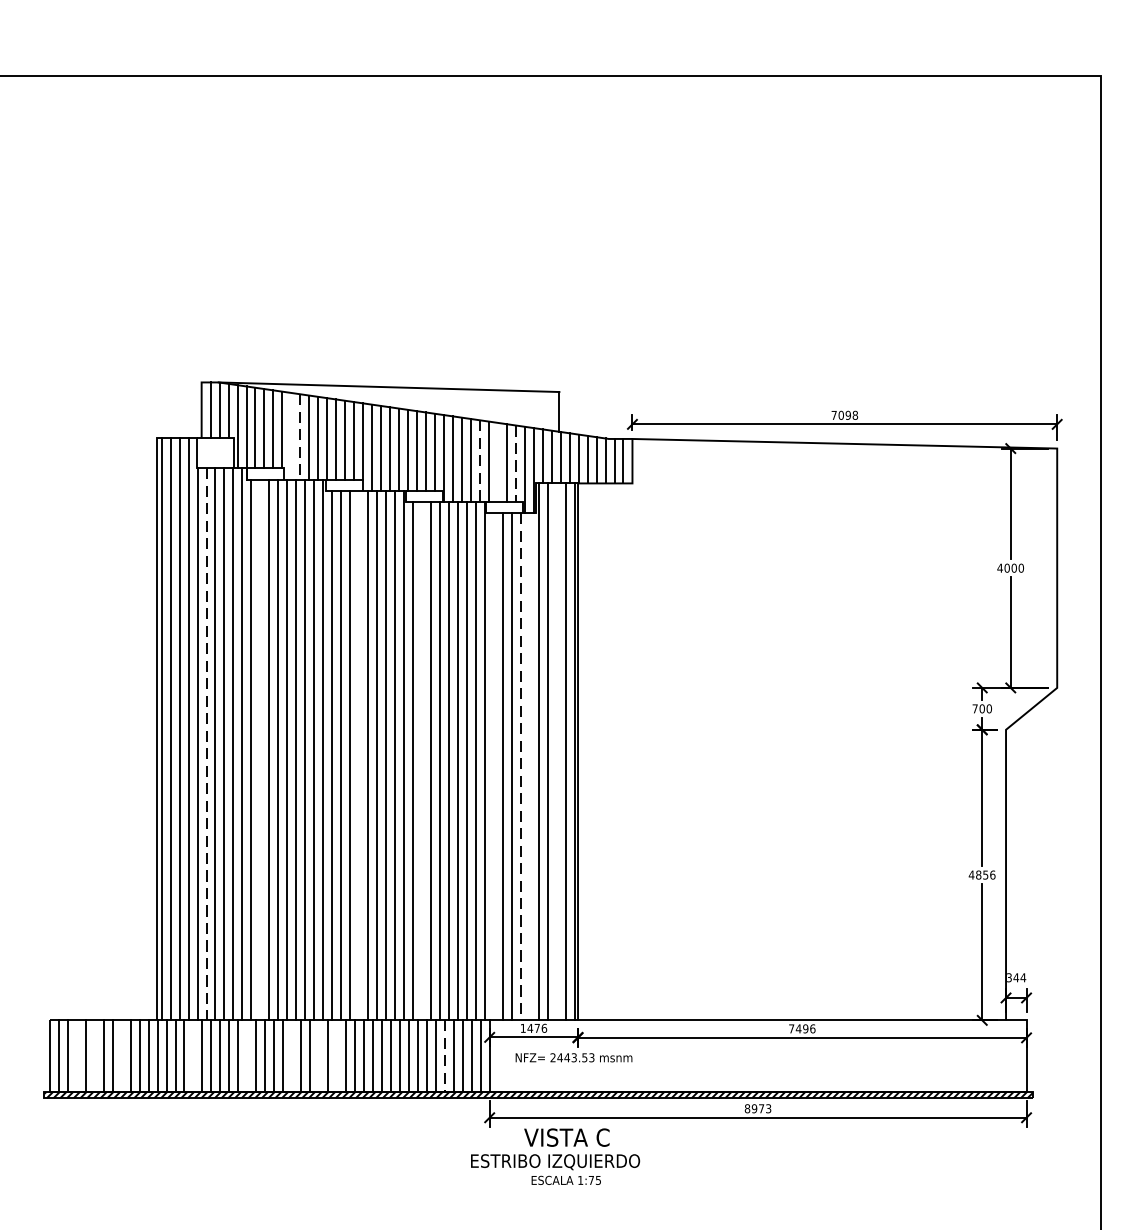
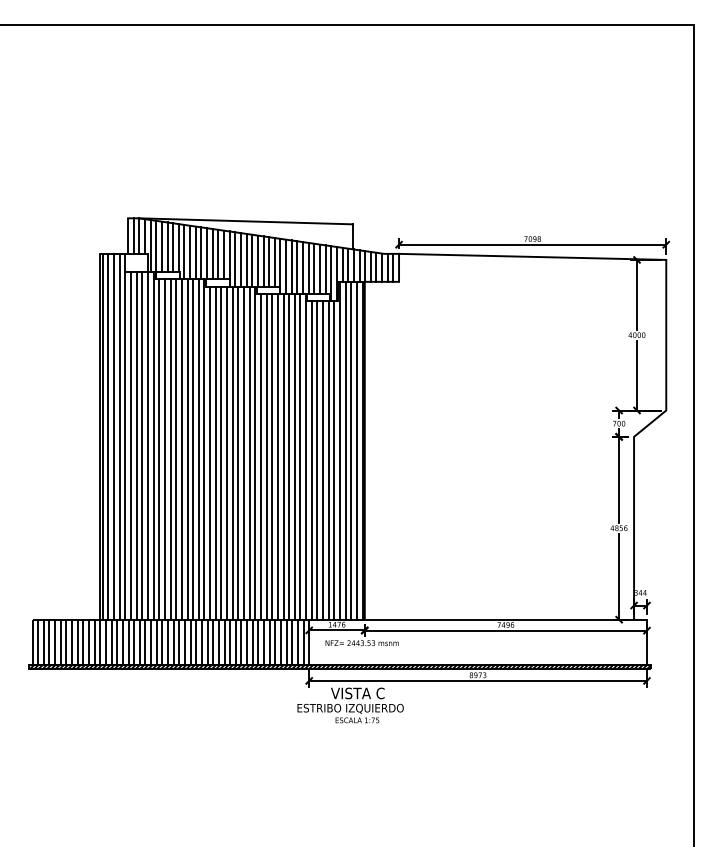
line: (291, 435) -> (184, 251), added
line: (300, 436) -> (190, 252), dashed -> solid
line: (480, 460) -> (303, 267), dashed -> solid
line: (498, 462) -> (314, 268), added
line: (515, 463) -> (325, 269), dashed -> solid
line: (207, 745) -> (131, 446), dashed -> solid
line: (259, 749) -> (164, 449), added
line: (556, 751) -> (351, 450), added
line: (359, 754) -> (227, 452), added
line: (421, 761) -> (266, 456), added
line: (493, 765) -> (311, 459), added
line: (529, 765) -> (334, 459), added
line: (520, 767) -> (328, 460), dashed -> solid
line: (76, 1055) -> (49, 641), added
line: (94, 1055) -> (60, 641), added
line: (121, 1055) -> (77, 641), added
line: (192, 1055) -> (122, 641), added
line: (246, 1055) -> (156, 641), added
line: (291, 1055) -> (184, 641), added
line: (318, 1055) -> (201, 641), added
line: (337, 1055) -> (213, 641), added
line: (444, 1056) -> (280, 642), dashed -> solid

